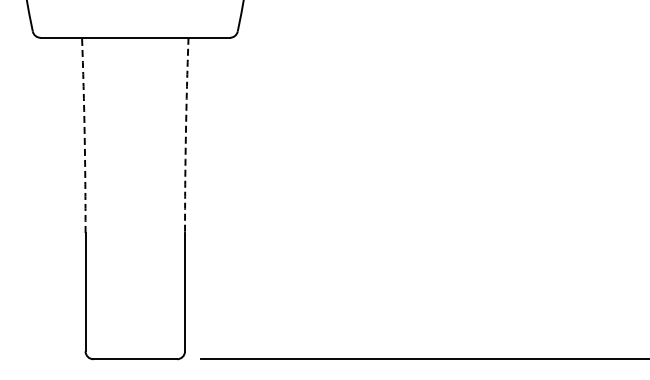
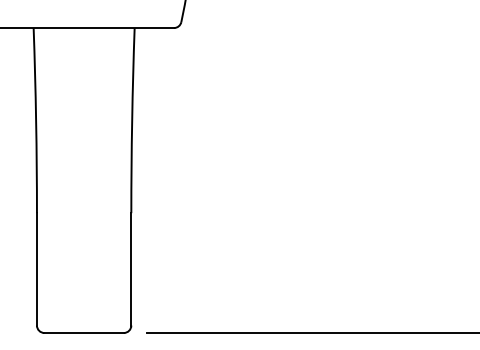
arc: (84, 135) -> (35, 120), dashed -> solid
arc: (185, 135) -> (131, 120), dashed -> solid

